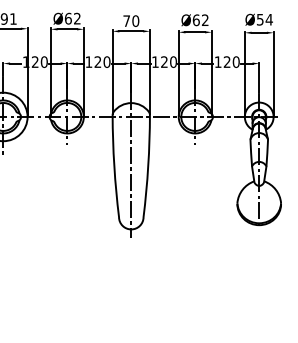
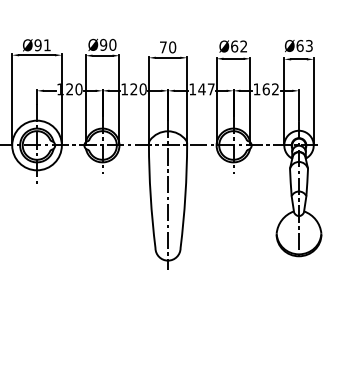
text: (73, 18) -> (108, 44), Ø62 -> Ø90
text: (264, 19) -> (304, 45), Ø54 -> Ø63
text: (168, 62) -> (206, 89), 120 -> 147
text: (231, 62) -> (270, 89), 120 -> 162

